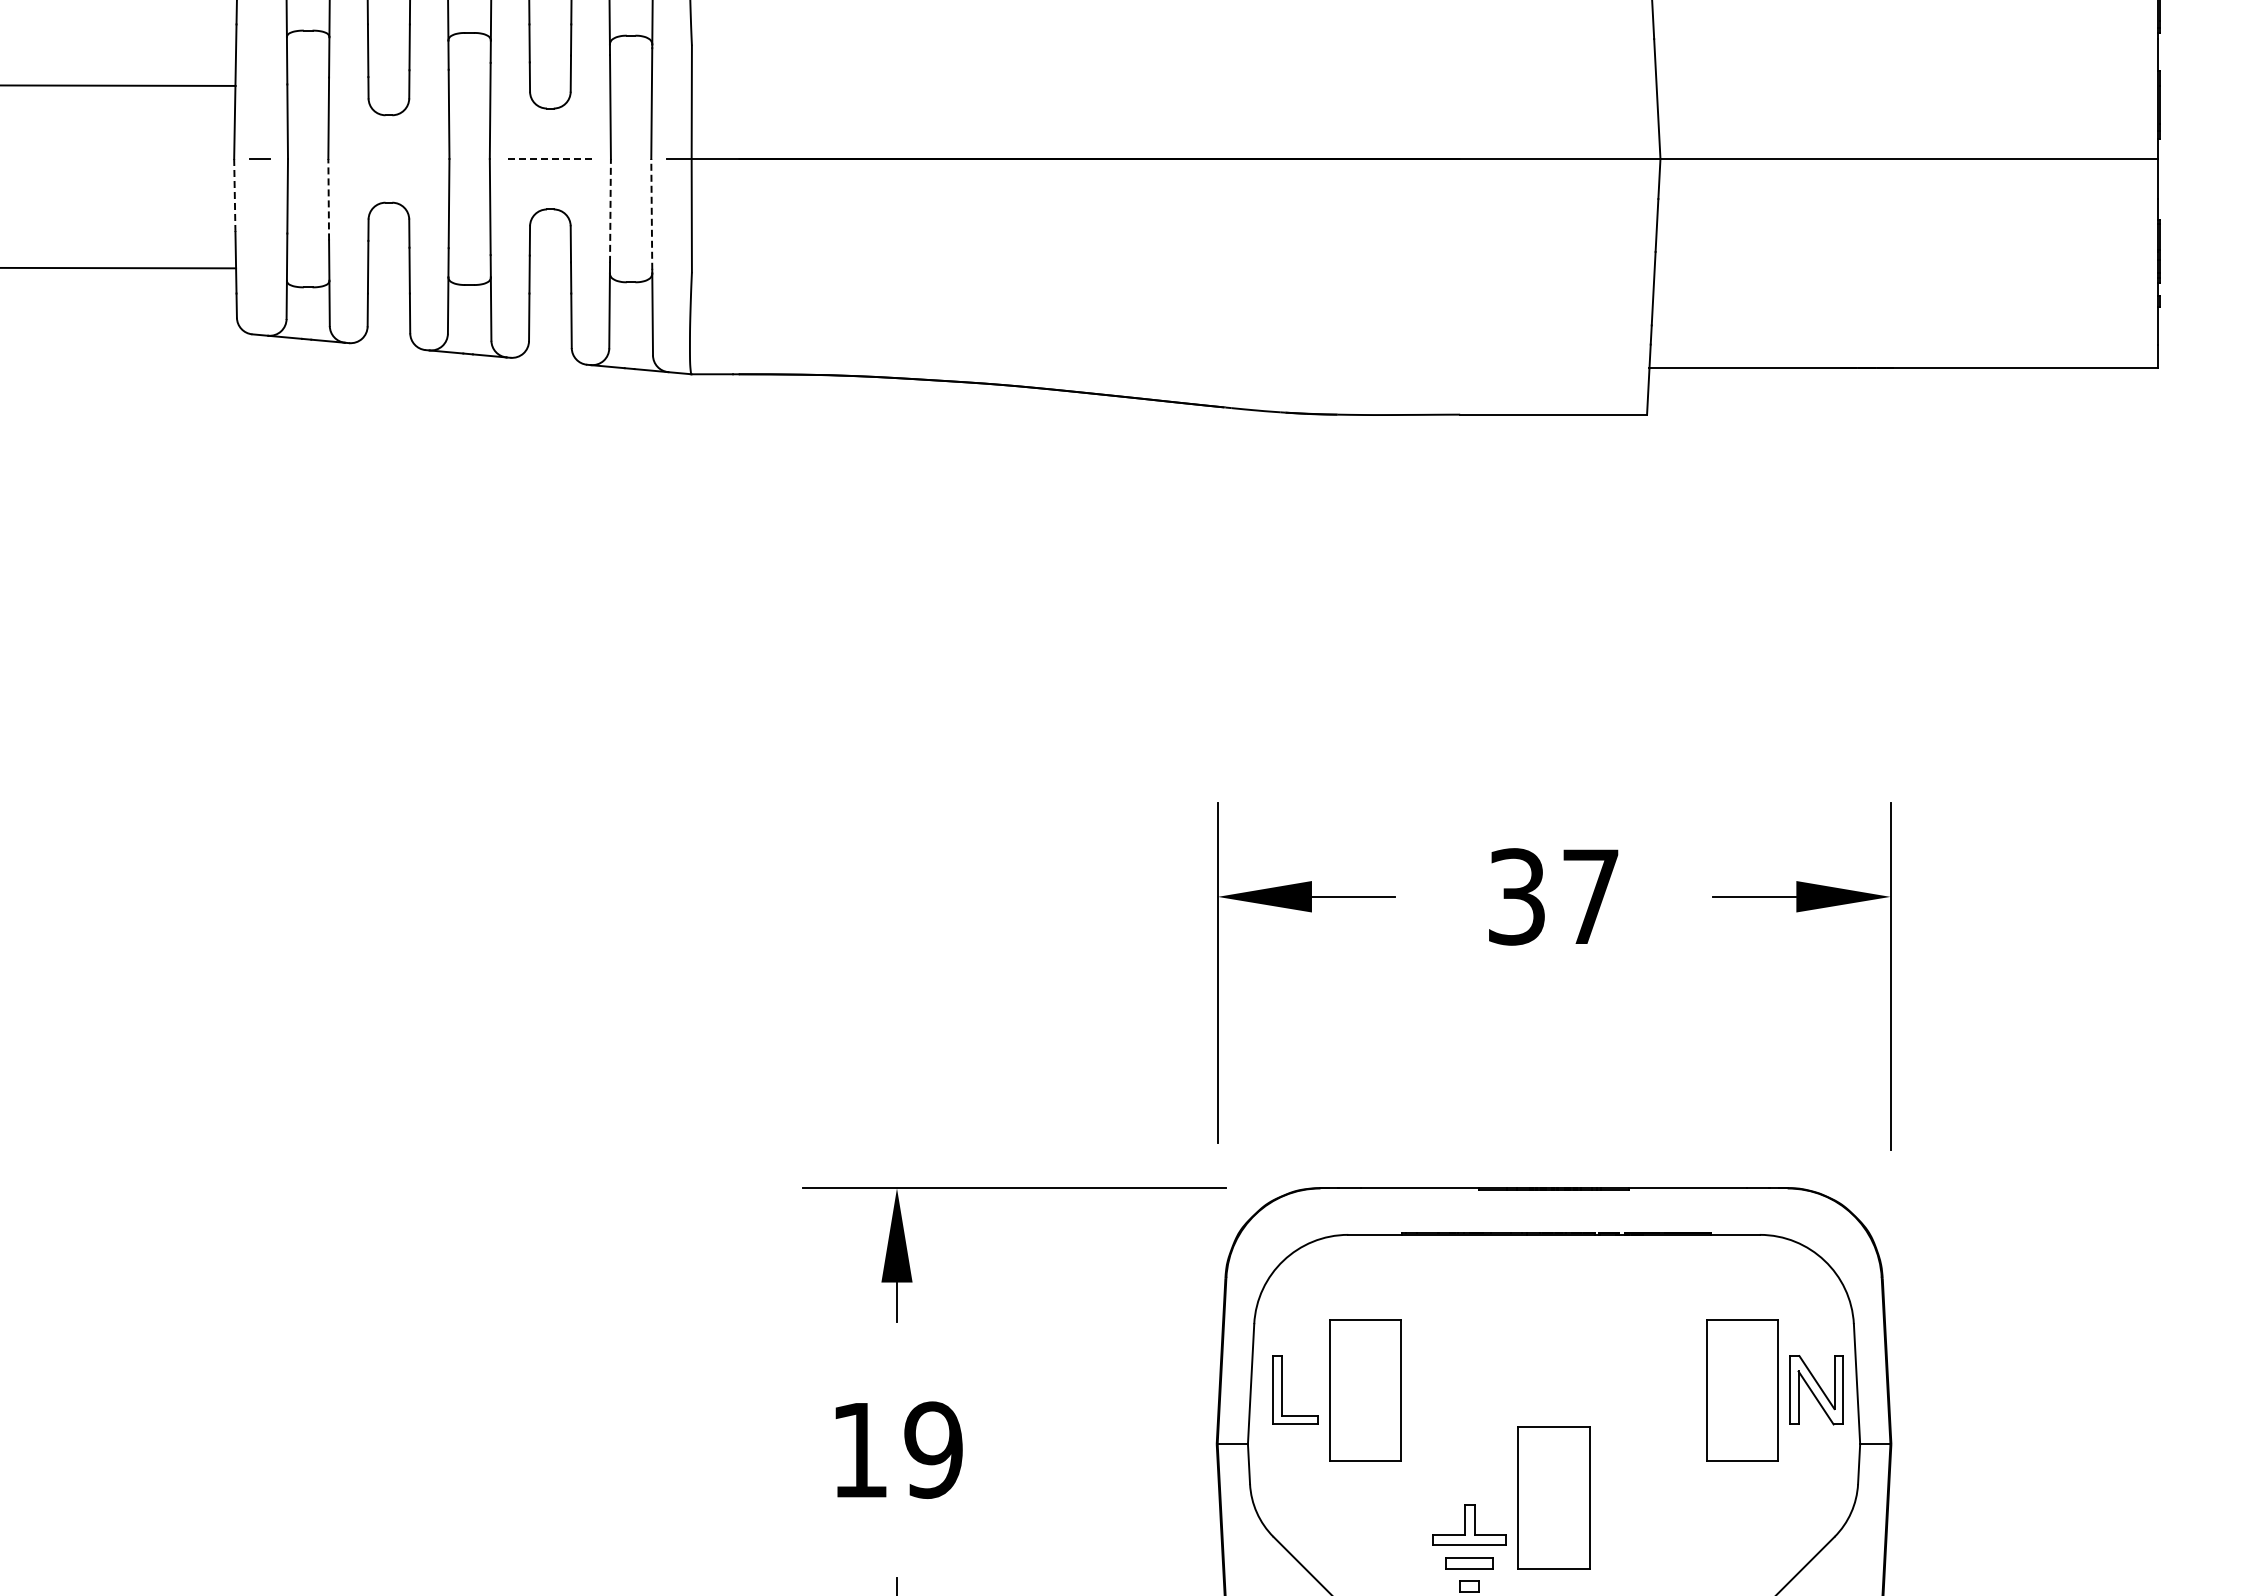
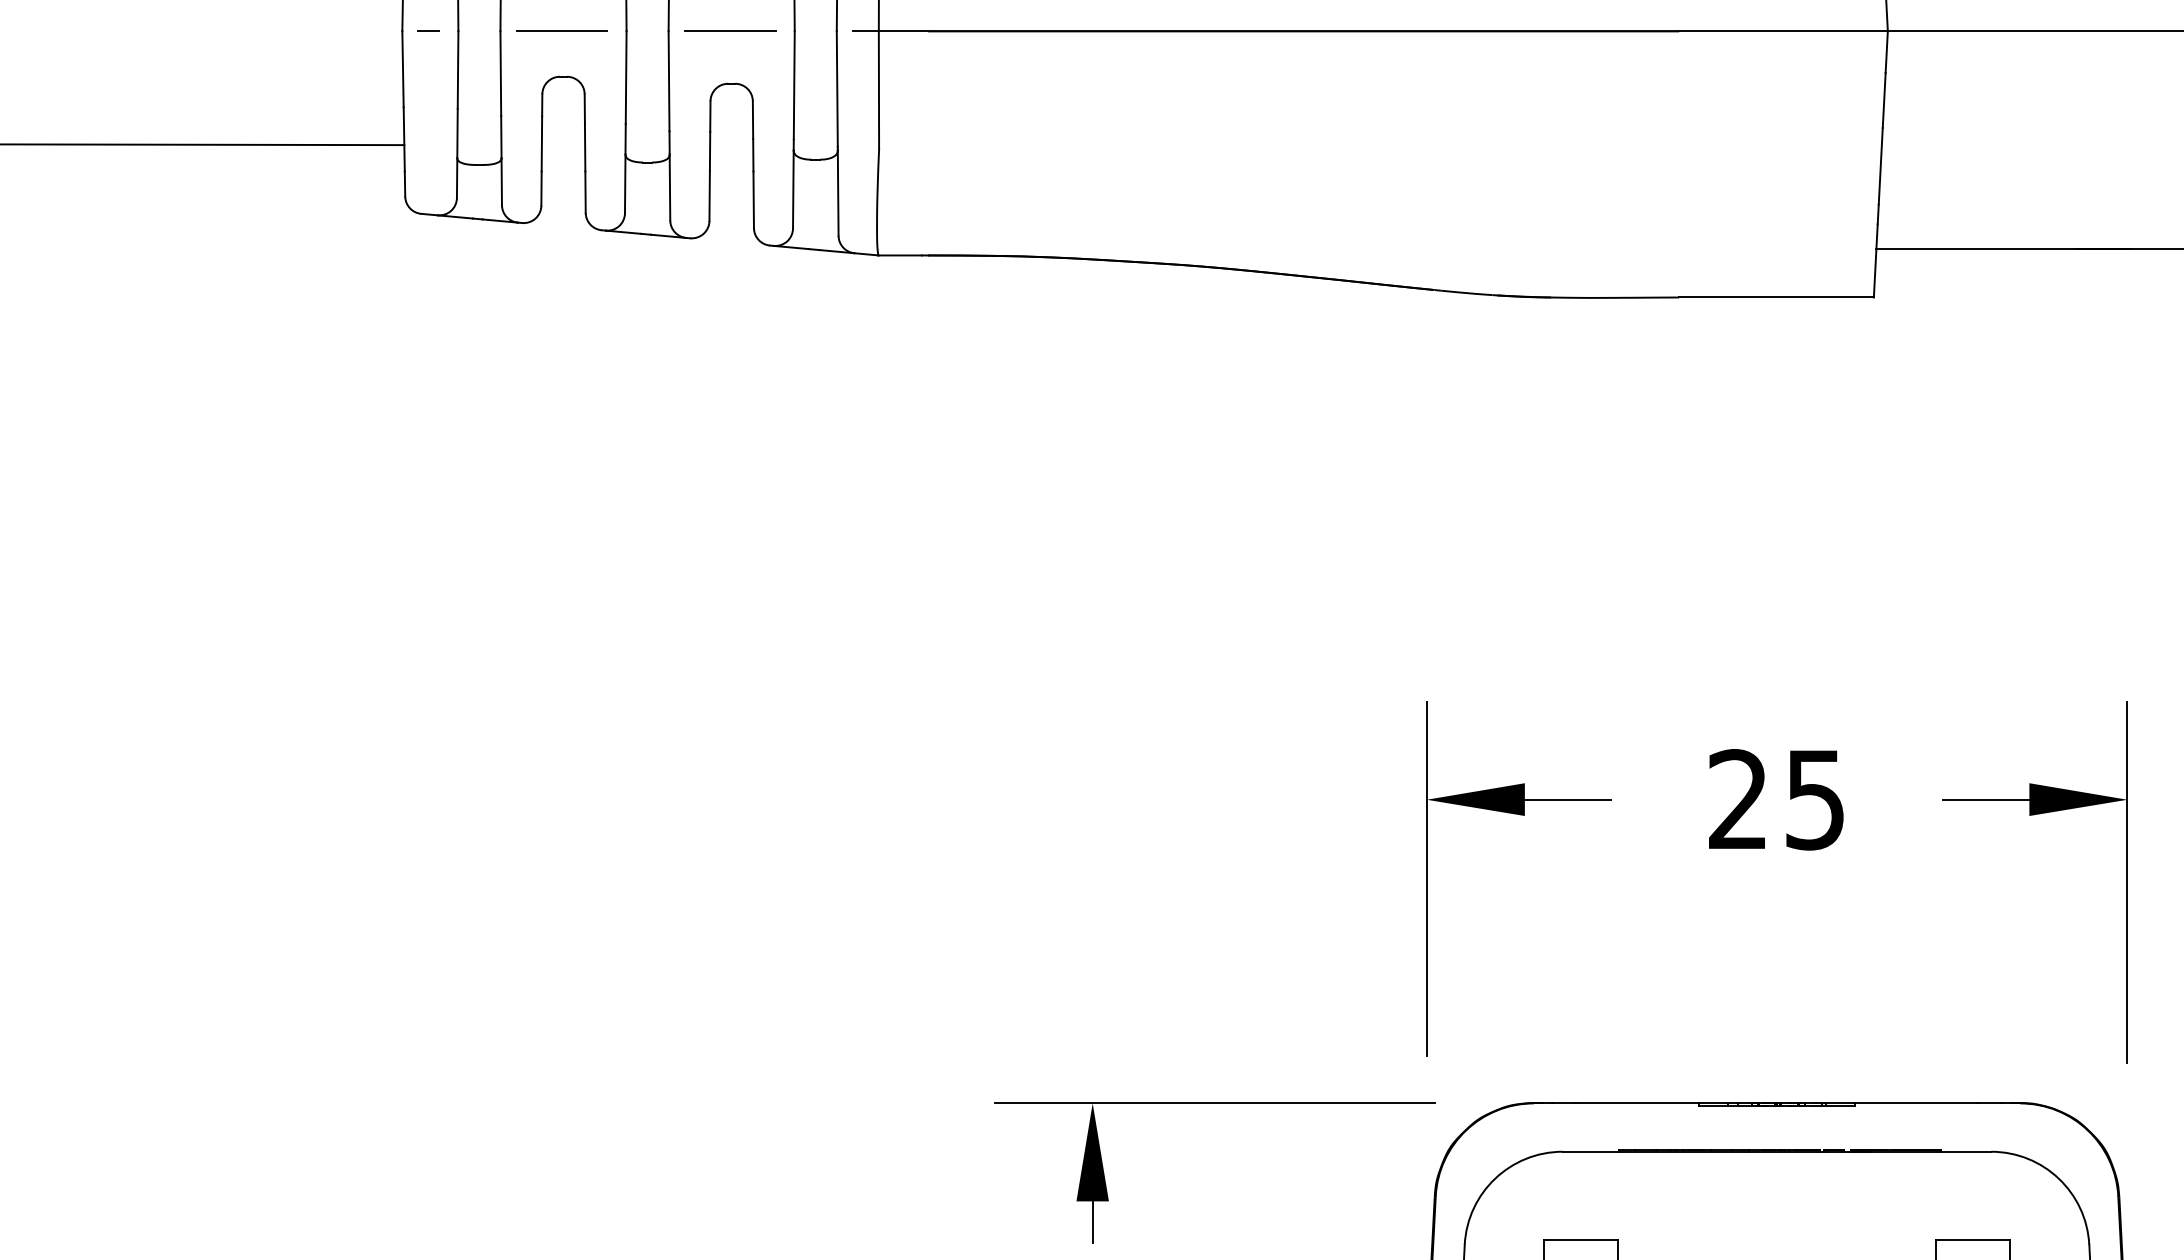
line: (387, 158) -> (562, 30), added
line: (548, 159) -> (729, 31), dashed -> solid
line: (234, 195) -> (402, 69), dashed -> solid
line: (328, 199) -> (500, 73), dashed -> solid
line: (610, 210) -> (794, 84), dashed -> solid
line: (651, 213) -> (836, 88), dashed -> solid
text: (1553, 896) -> (1776, 799), 37 -> 25

